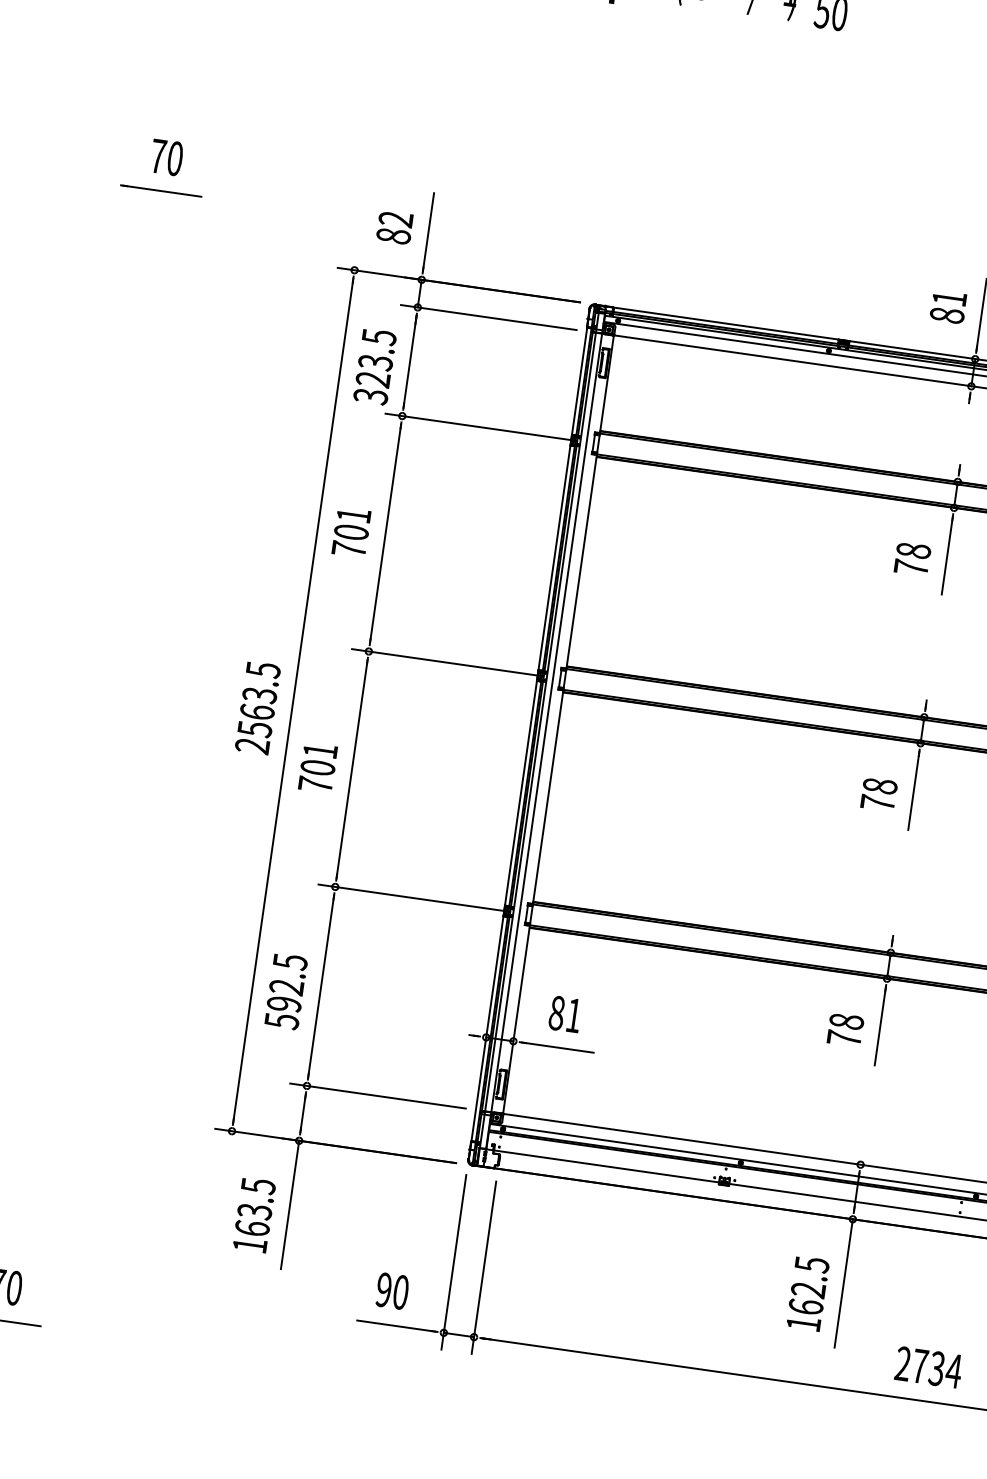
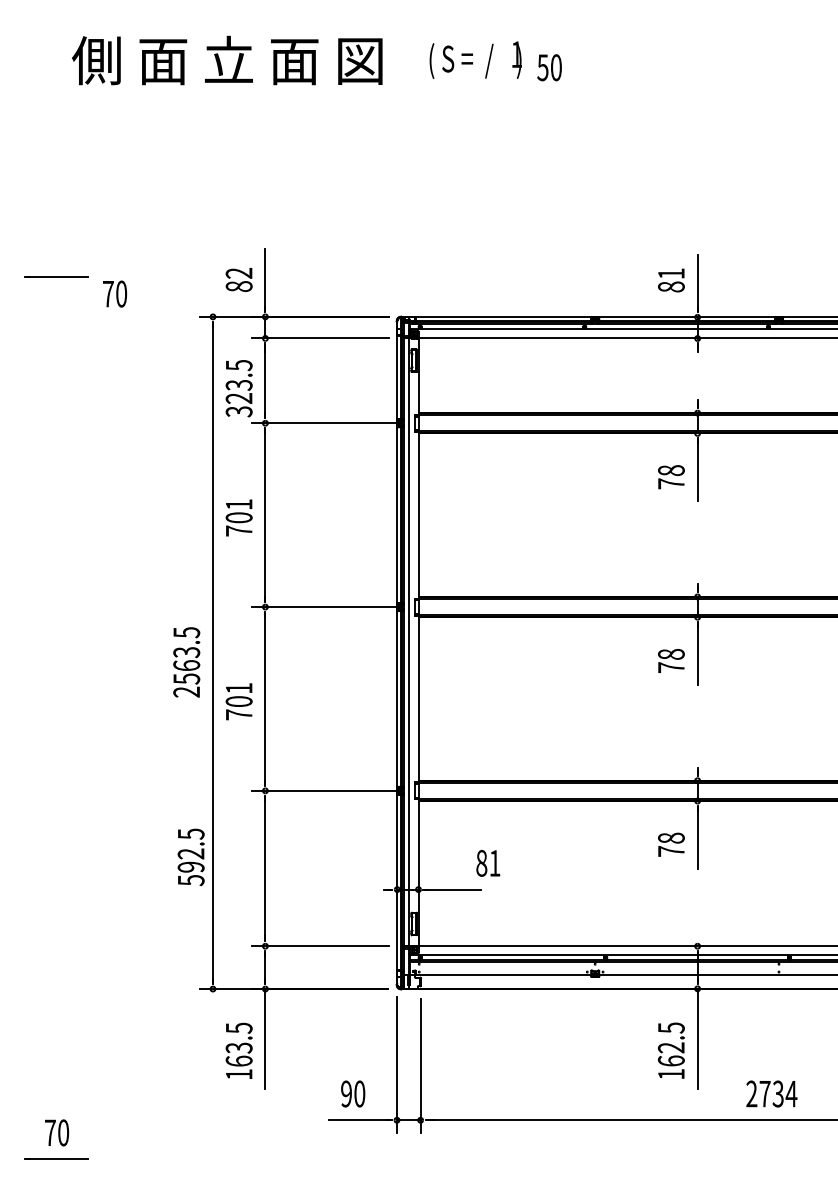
text: (167, 156) -> (115, 293), moved
text: (285, 991) -> (190, 857), moved
text: (565, 1014) -> (488, 863), moved

